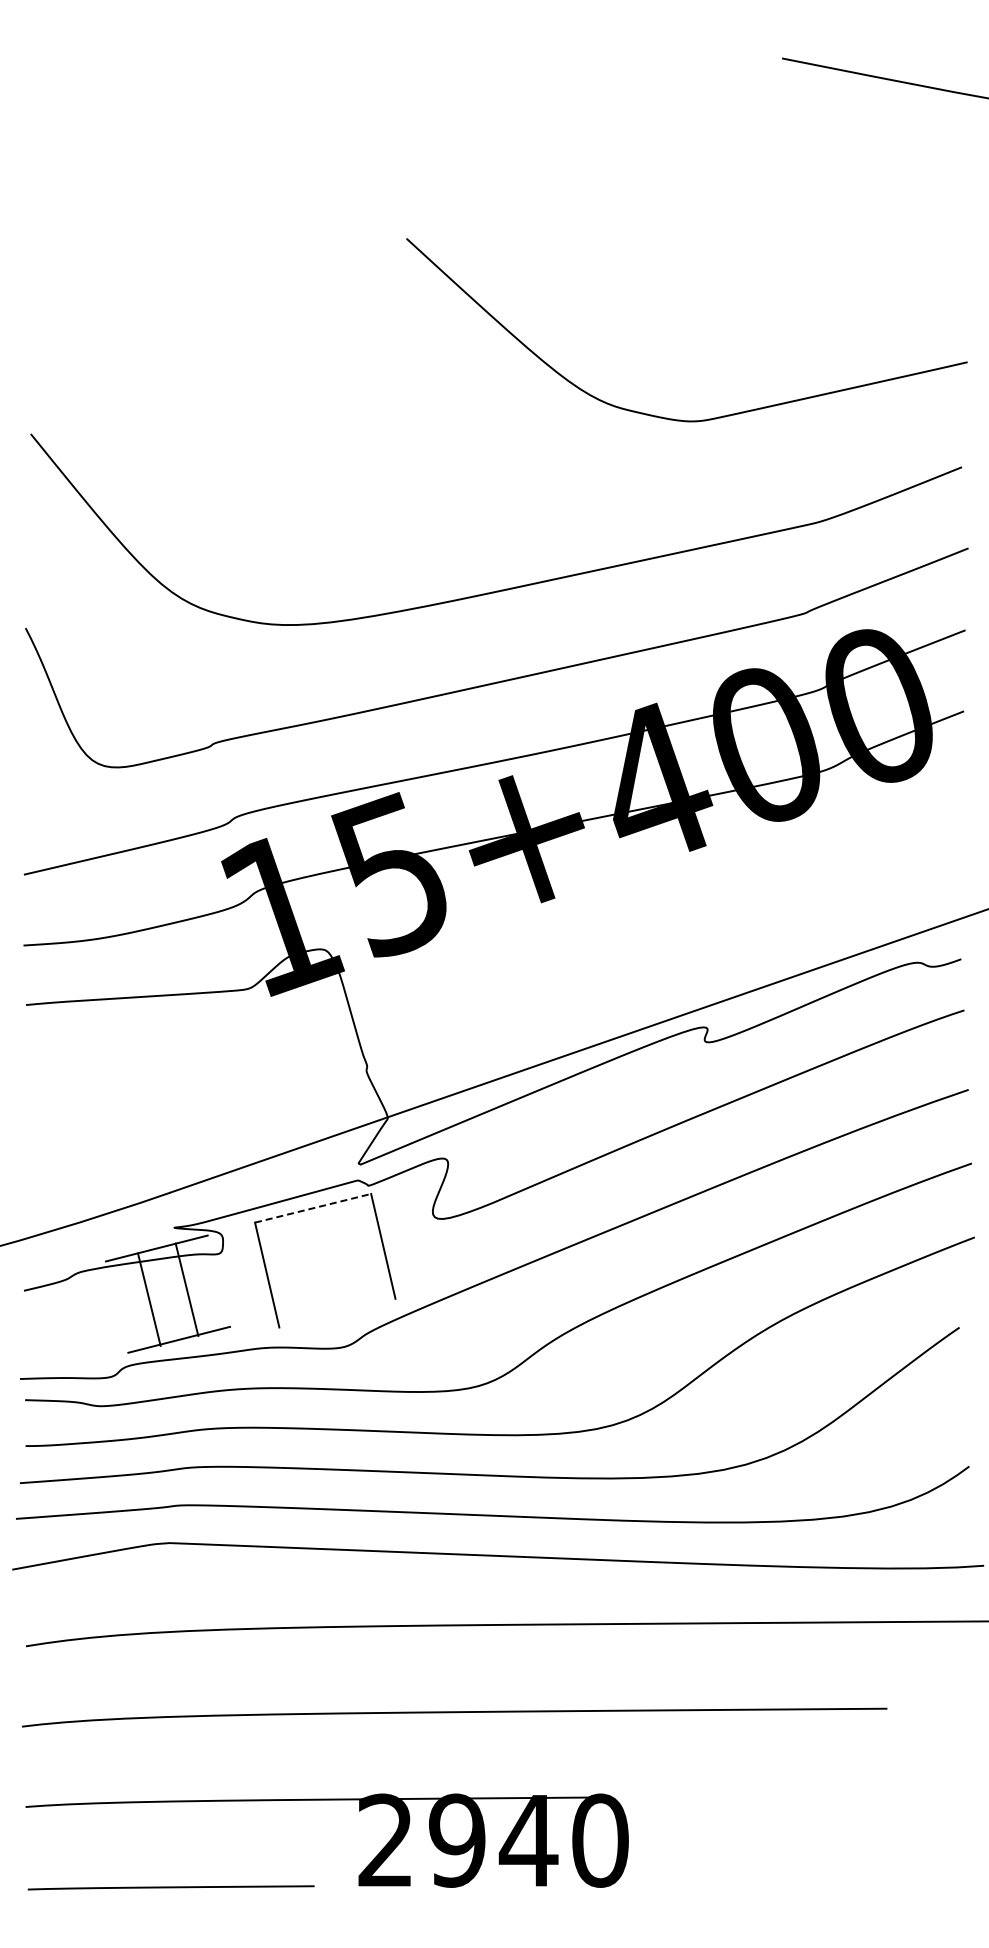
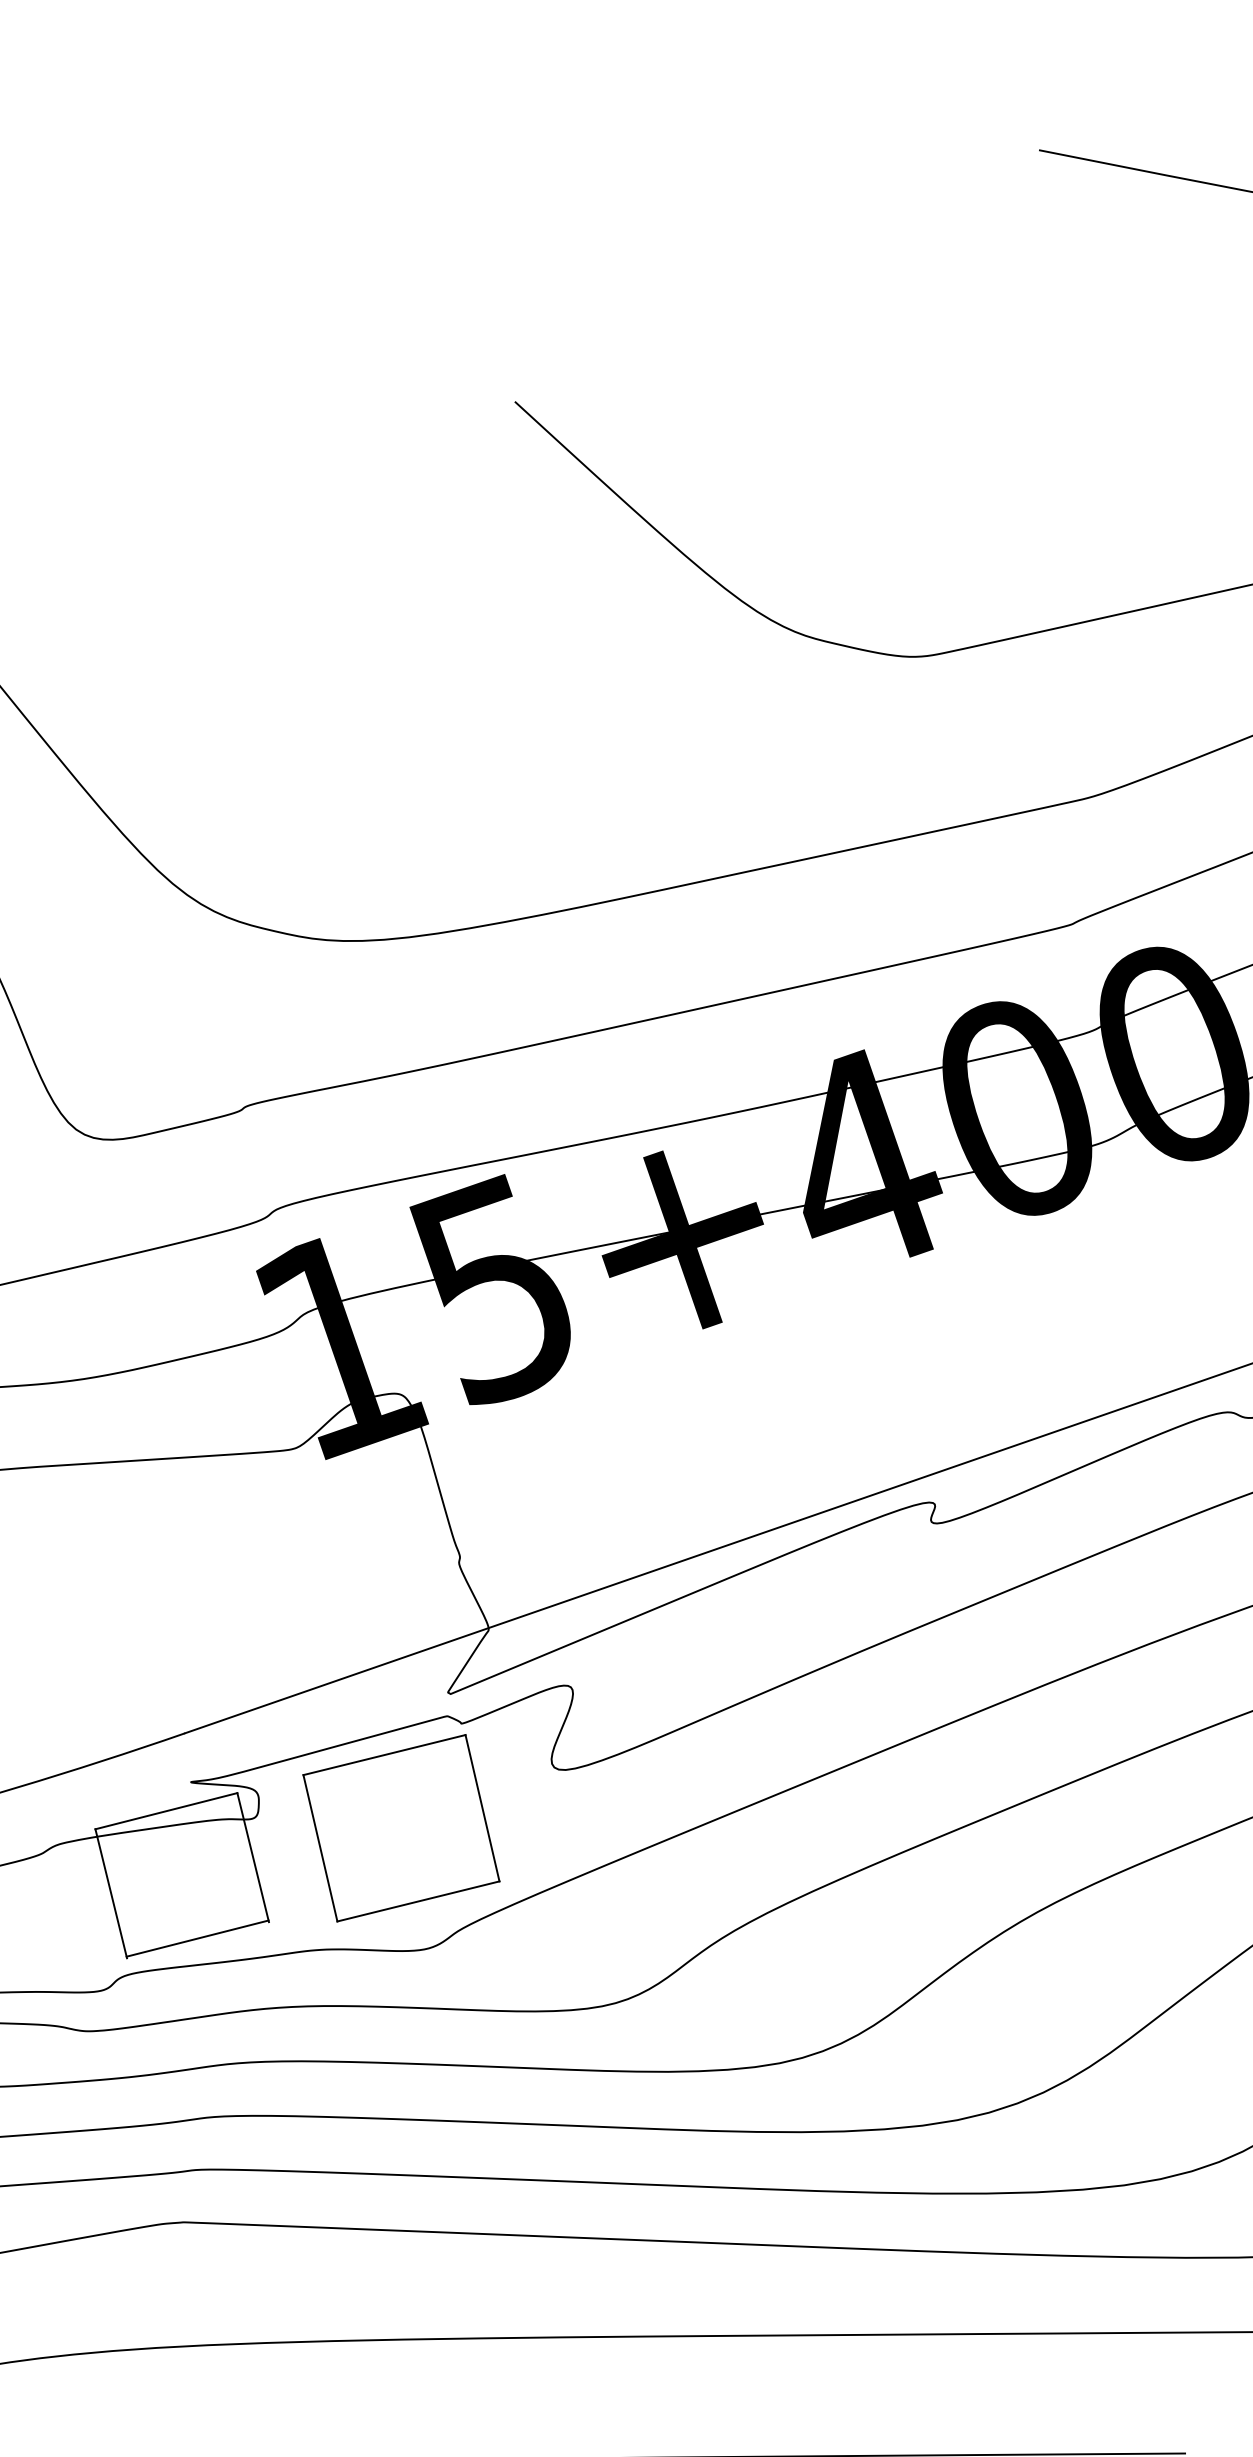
line: (313, 1208) -> (385, 1755), dashed -> solid
line: (186, 1289) -> (252, 1857), moved
line: (149, 1299) -> (111, 1893), moved
line: (337, 1312) -> (418, 1900), added

